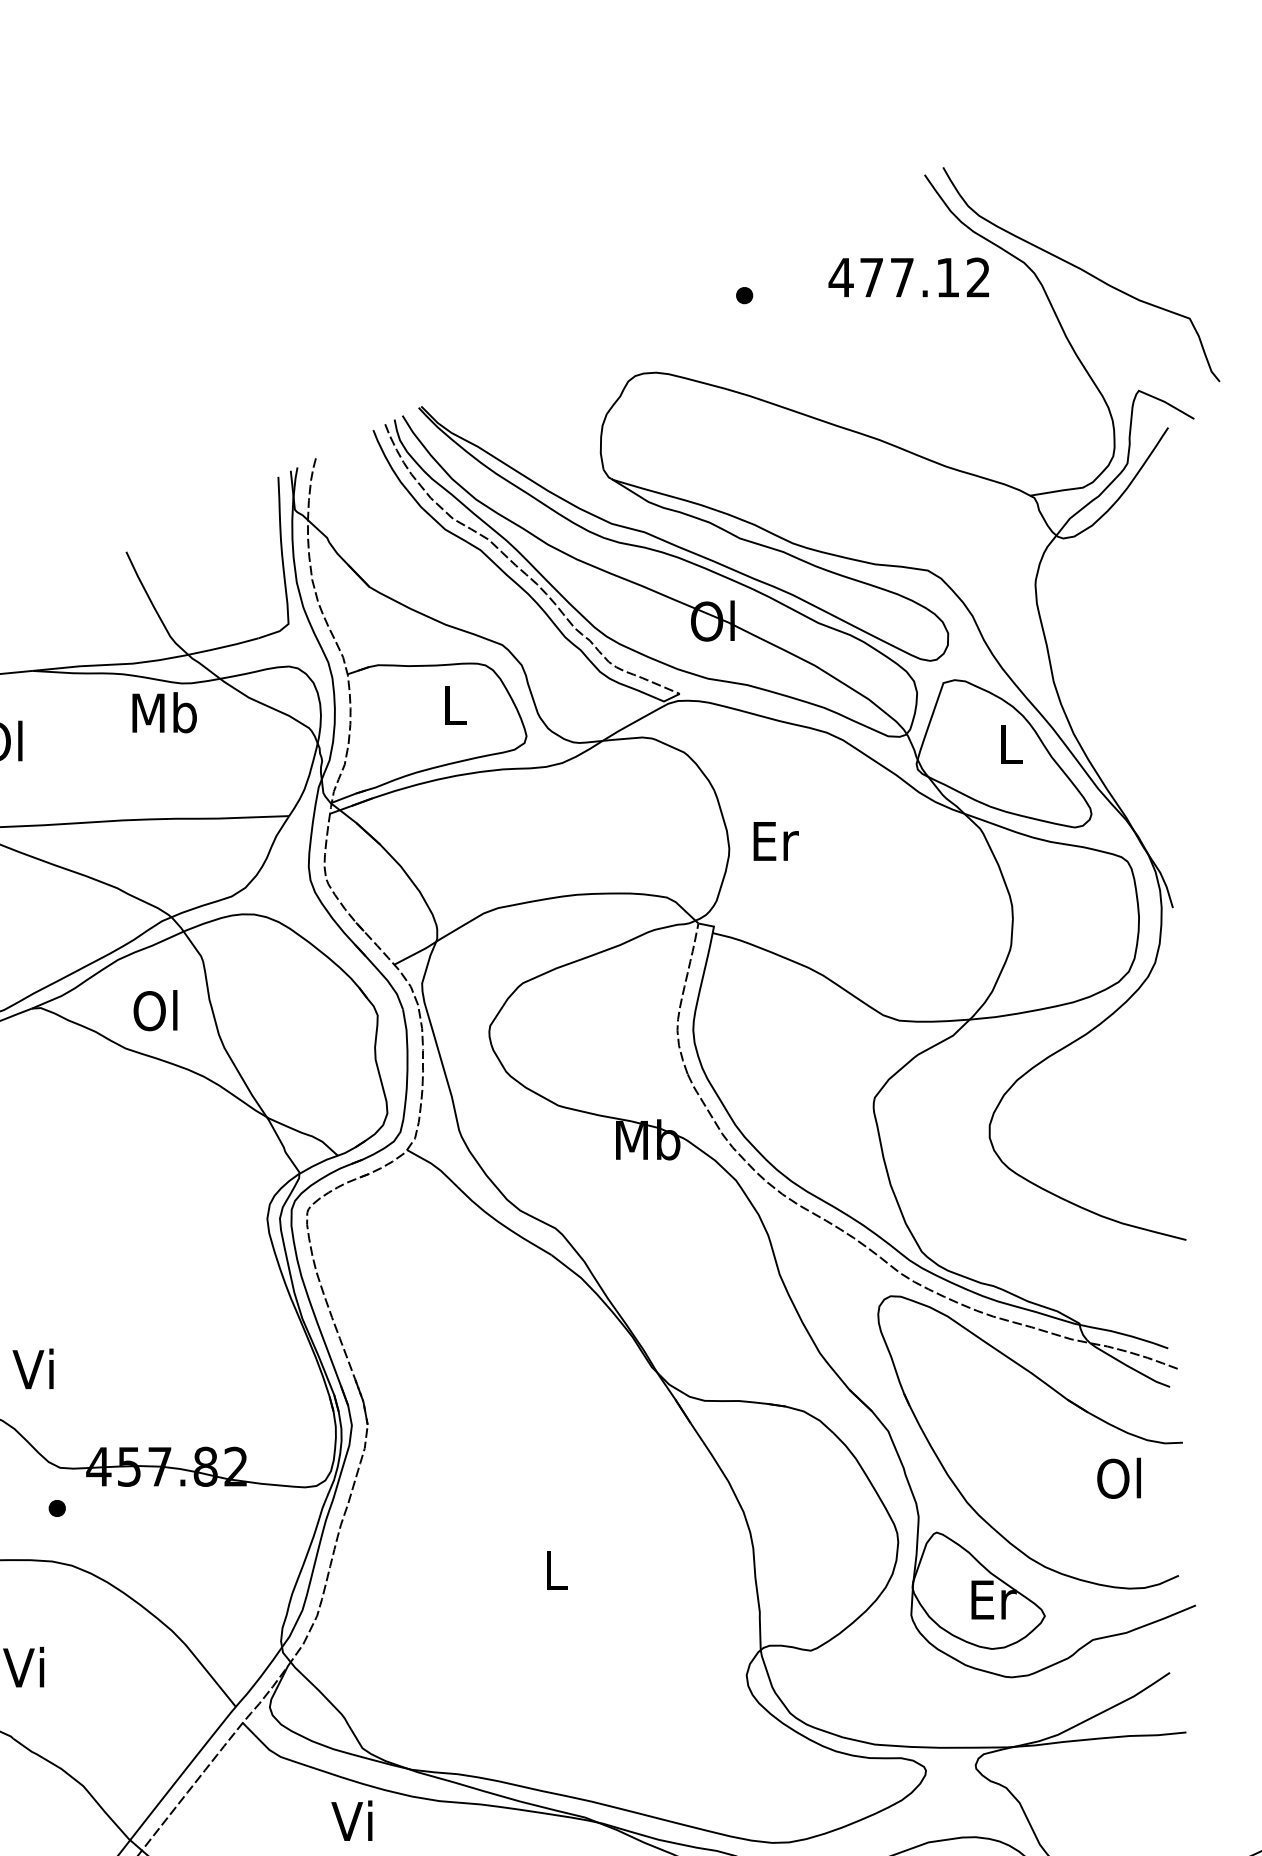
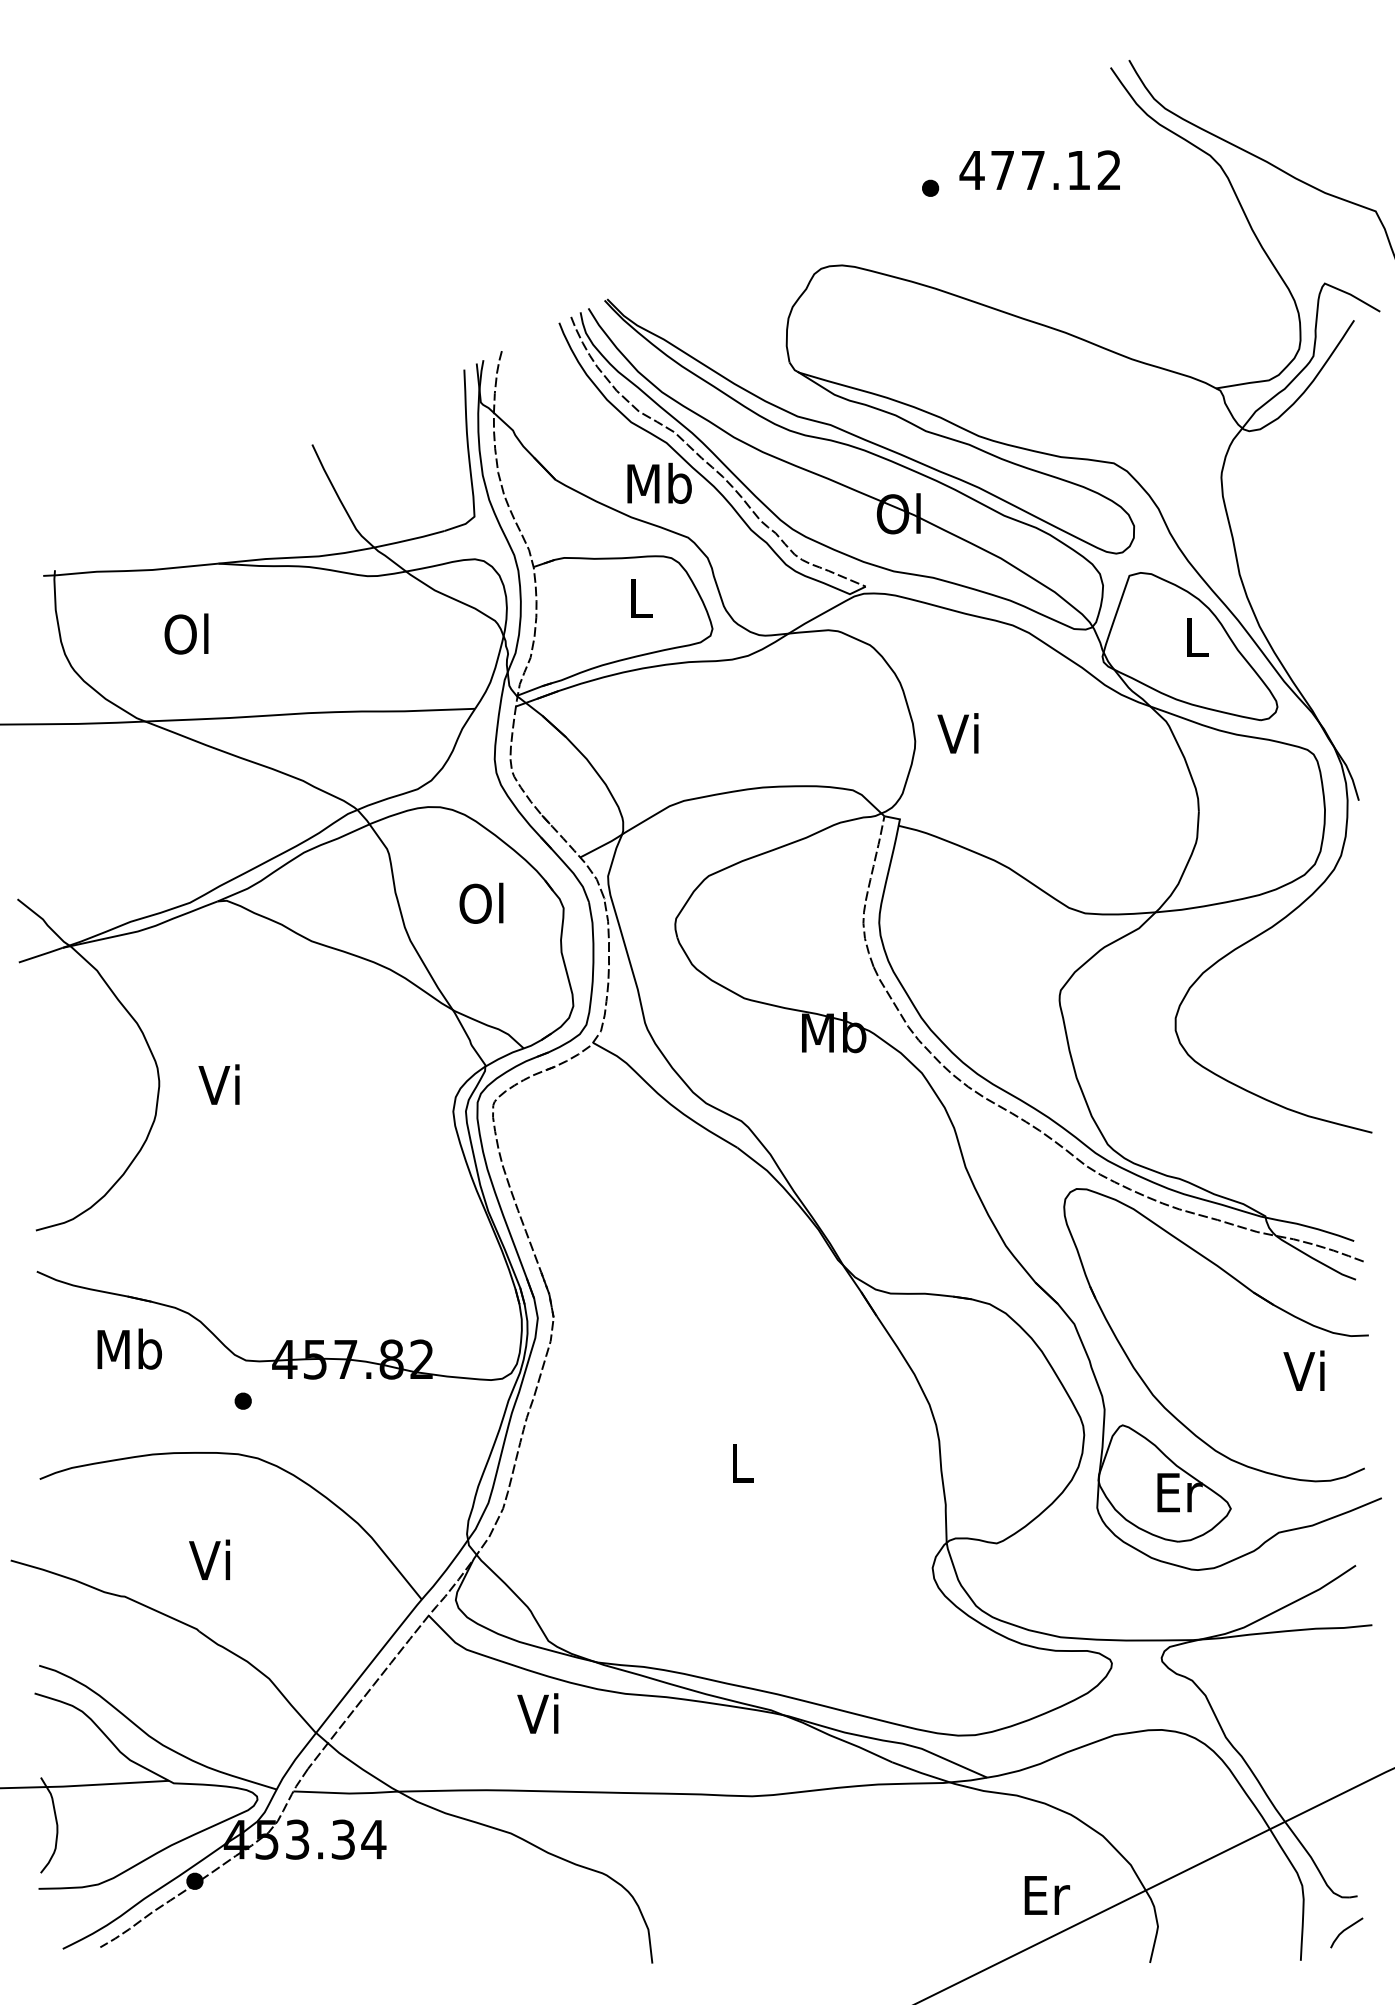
text: (908, 276) -> (1039, 169), moved
text: (164, 711) -> (659, 482), moved
text: (774, 840) -> (960, 733), Er -> Vi
text: (155, 1009) -> (481, 902), moved
text: (32, 1368) -> (218, 1084), moved
text: (1118, 1477) -> (1304, 1370), Ol -> Vi

